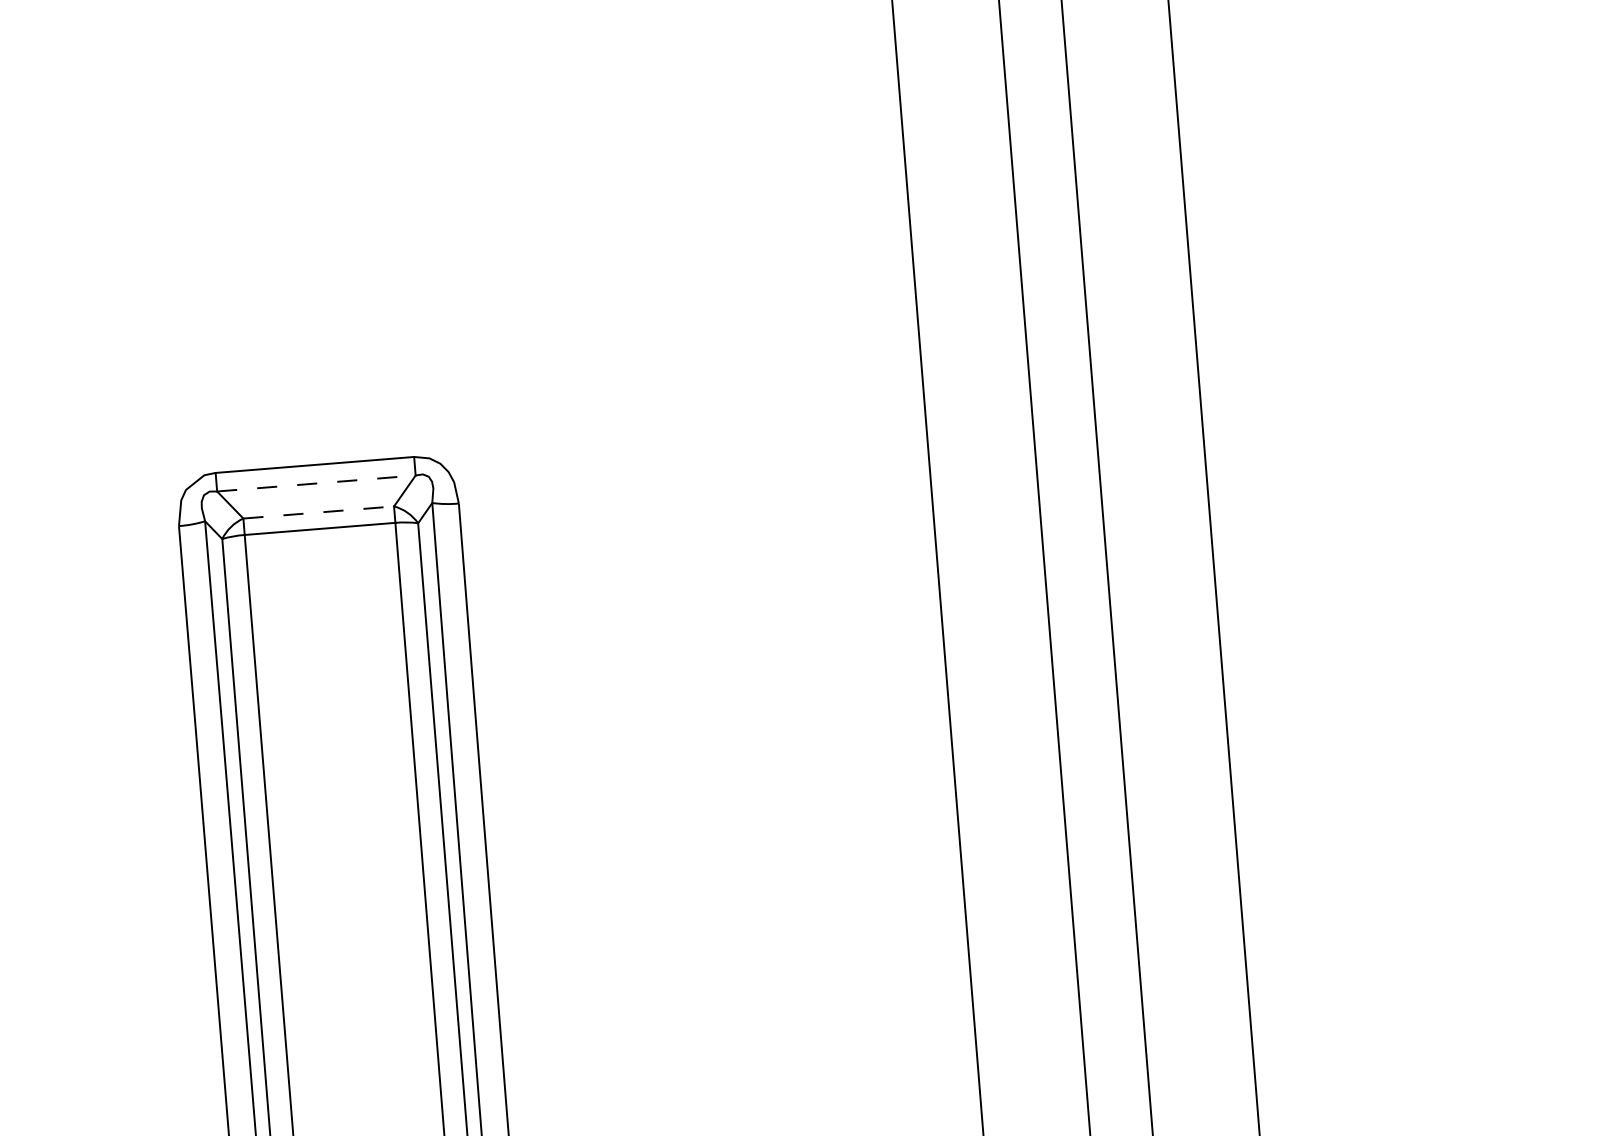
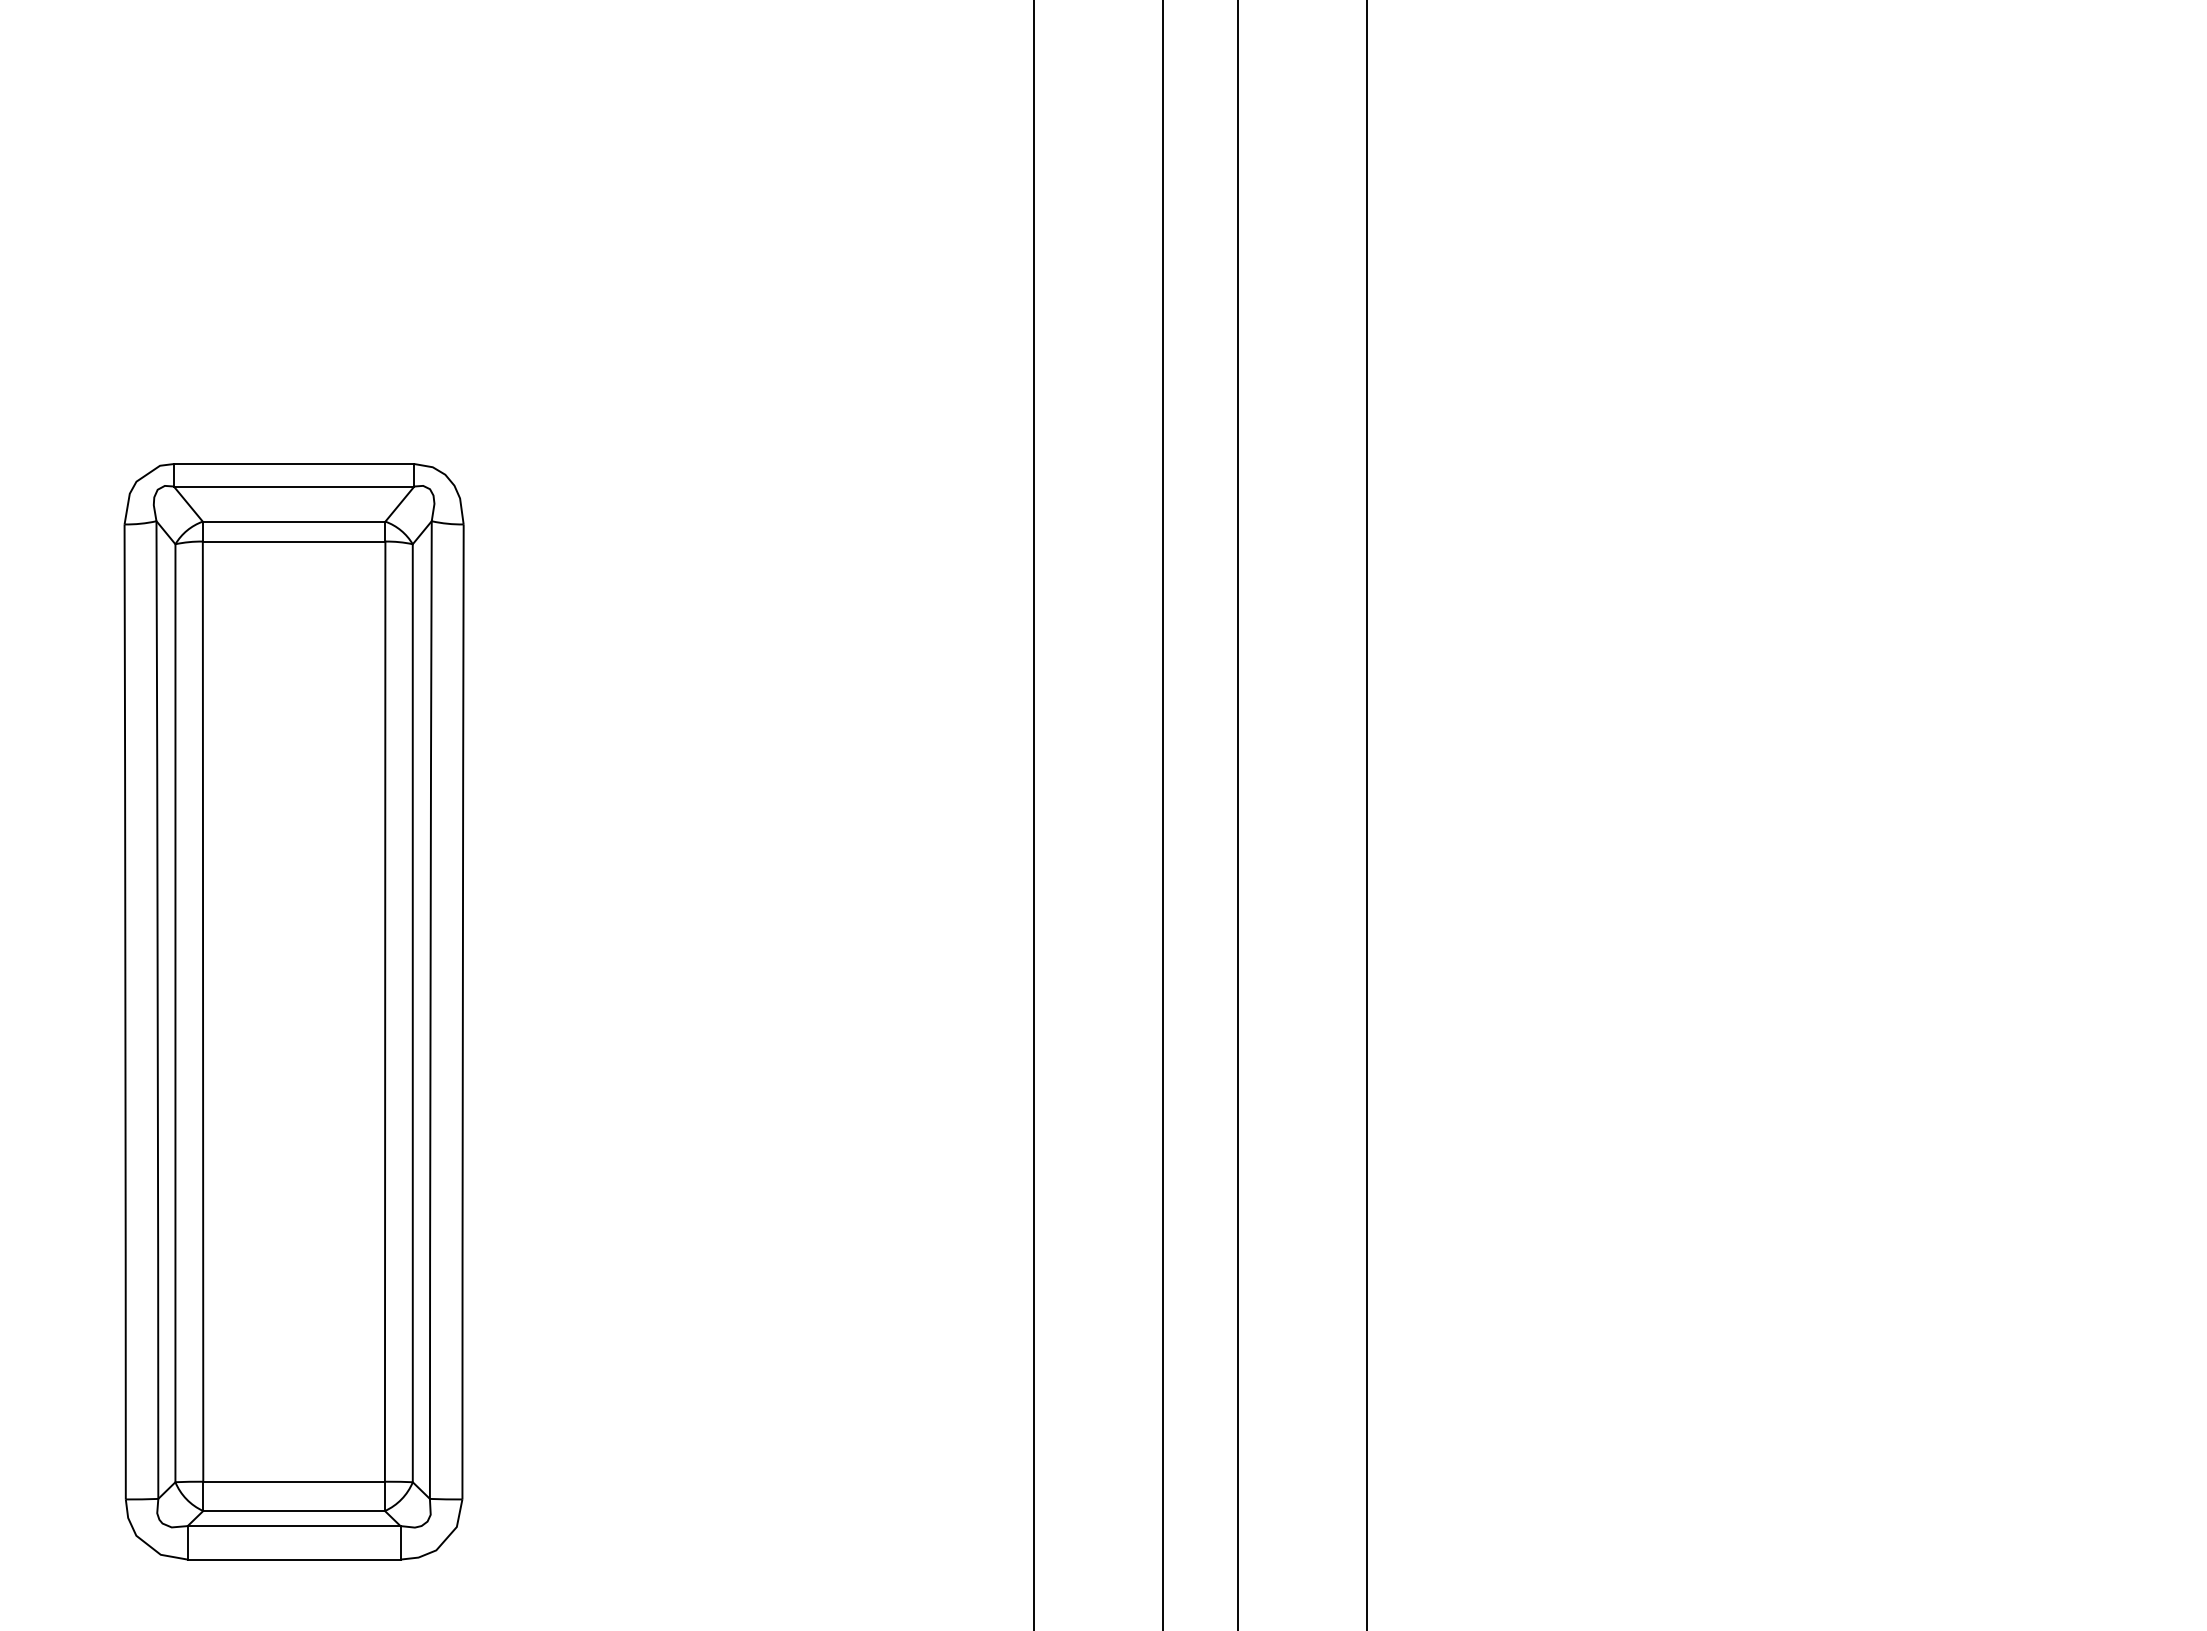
line: (316, 483) -> (294, 486), dashed -> solid
line: (319, 512) -> (294, 521), dashed -> solid

